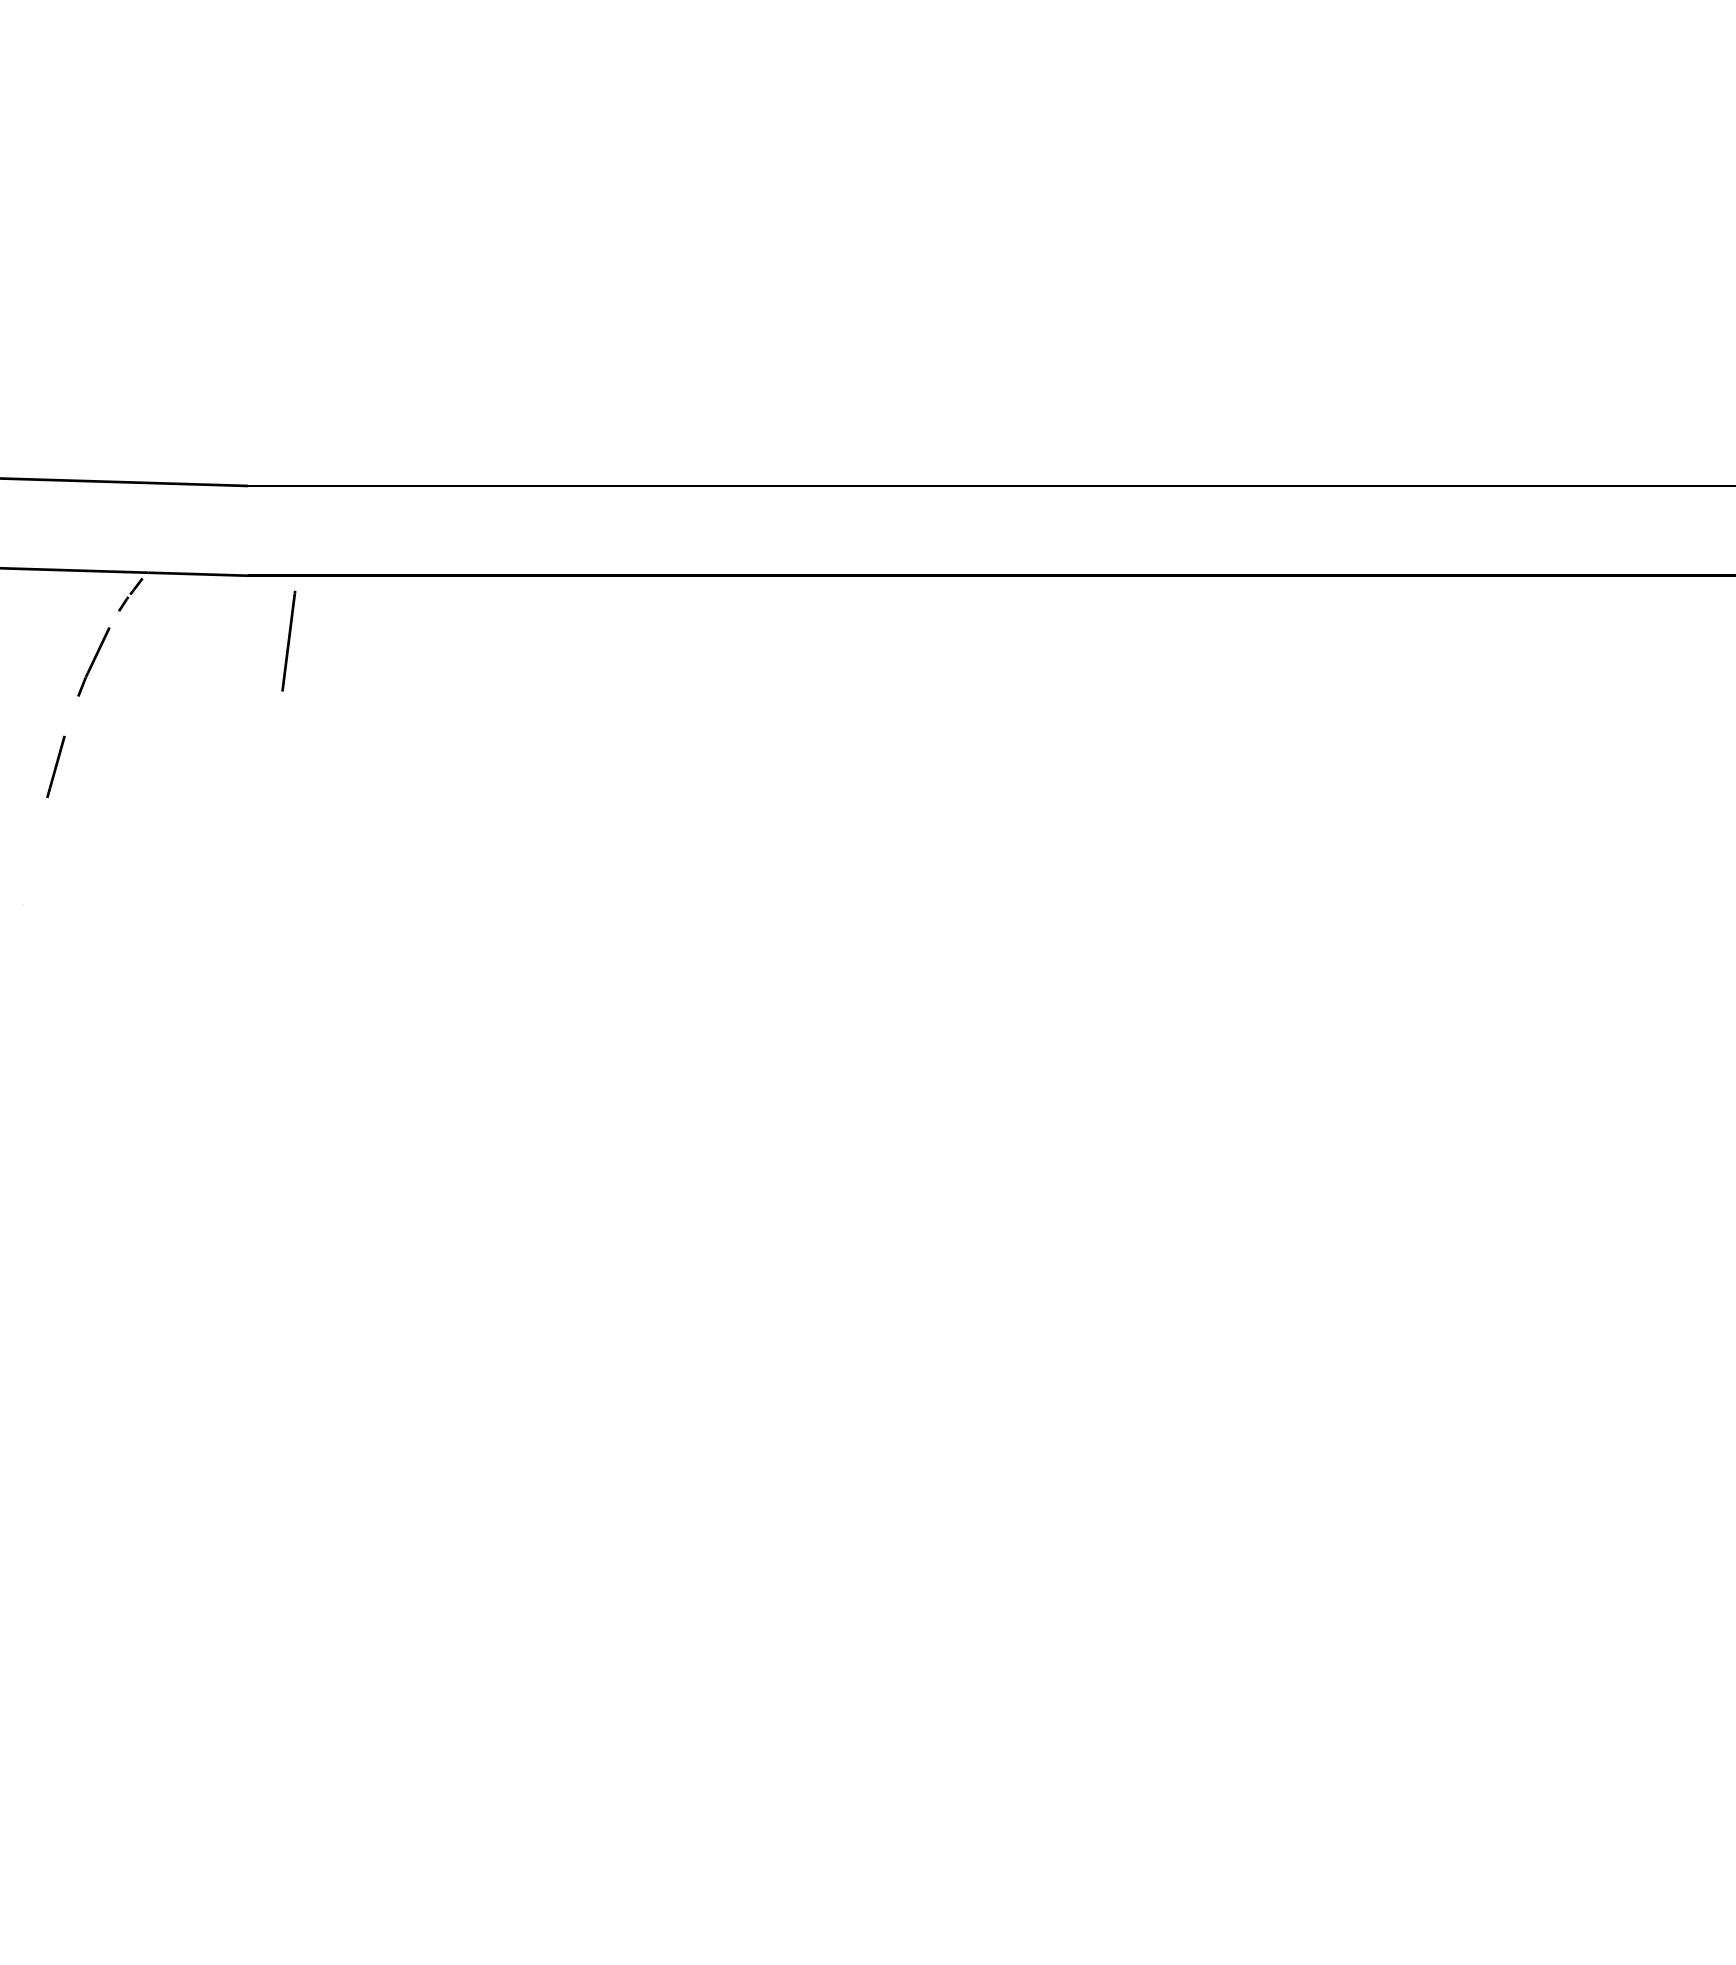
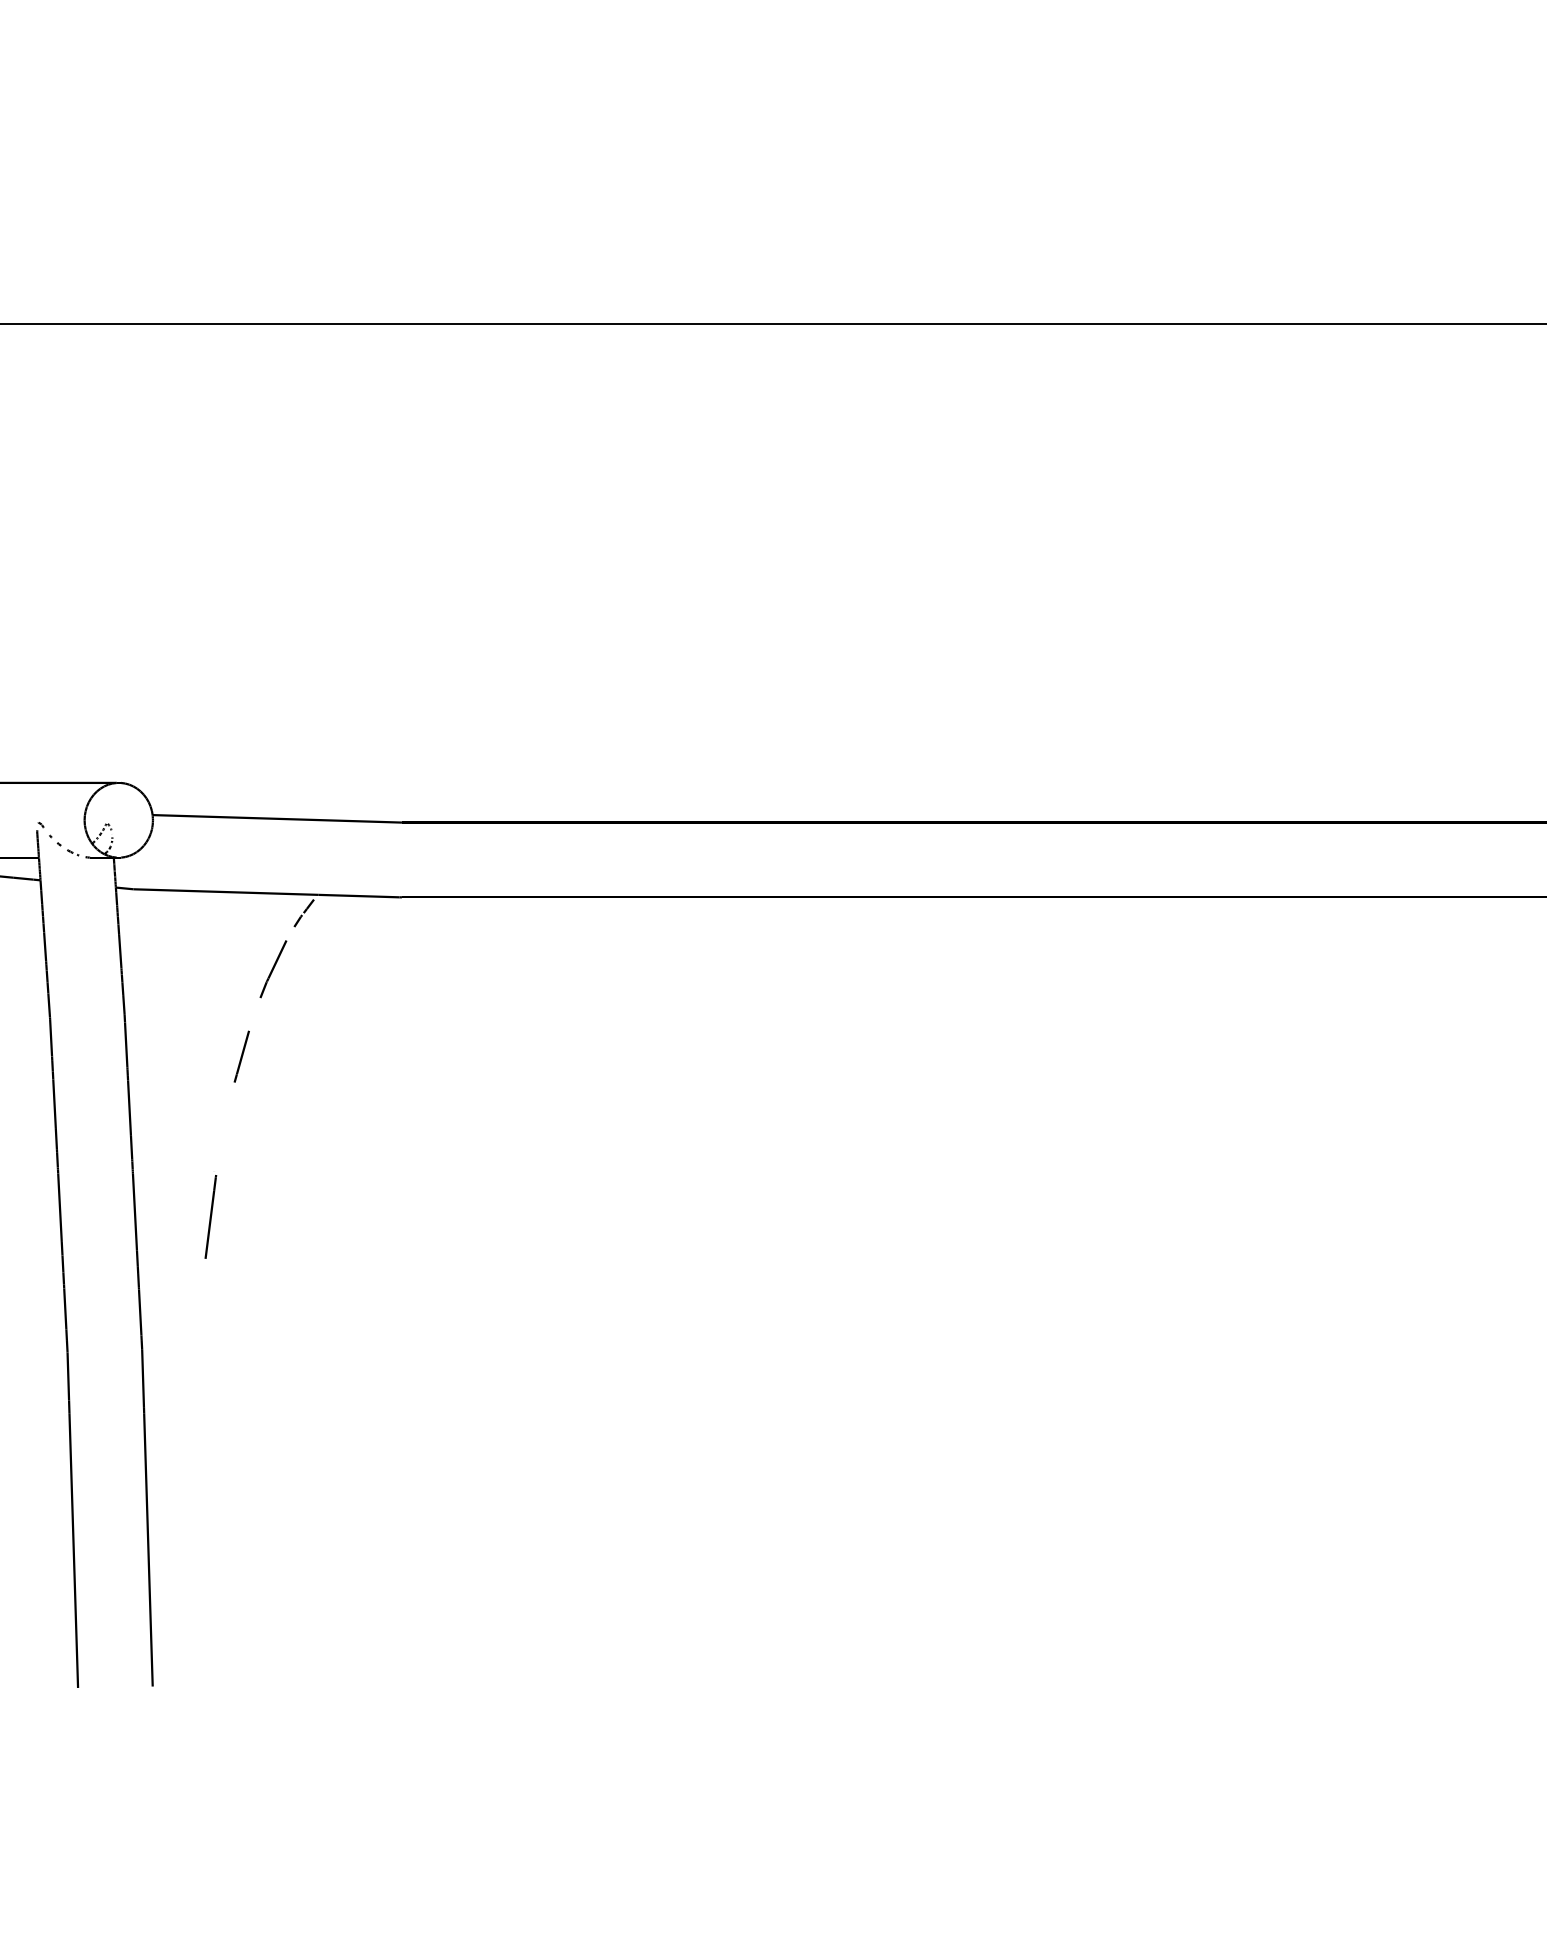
line: (288, 640) -> (210, 1216), moved

